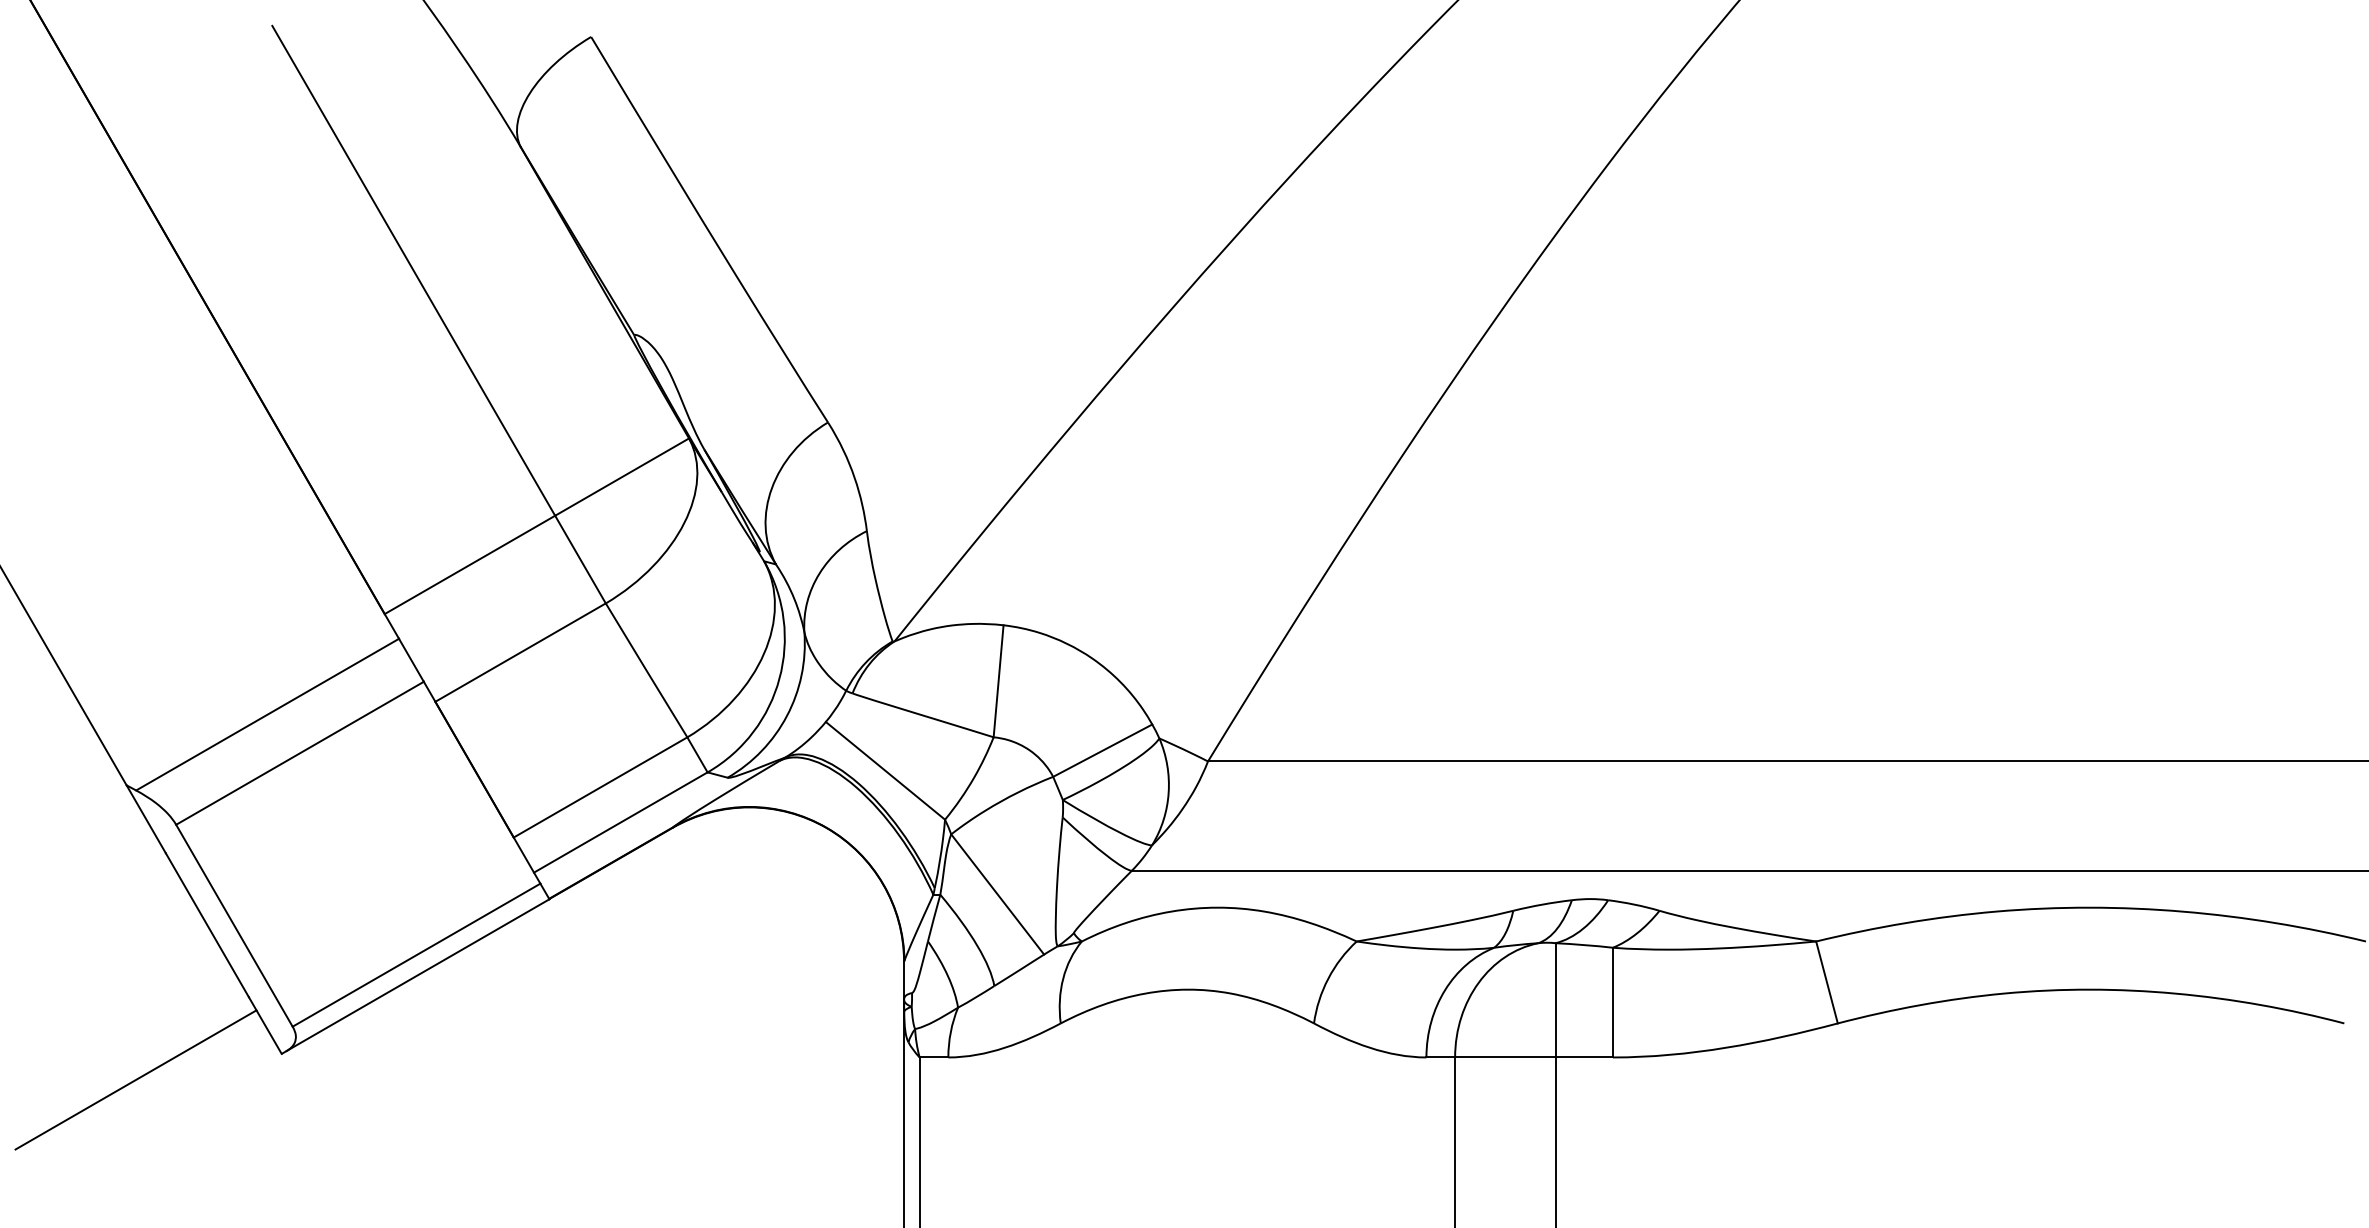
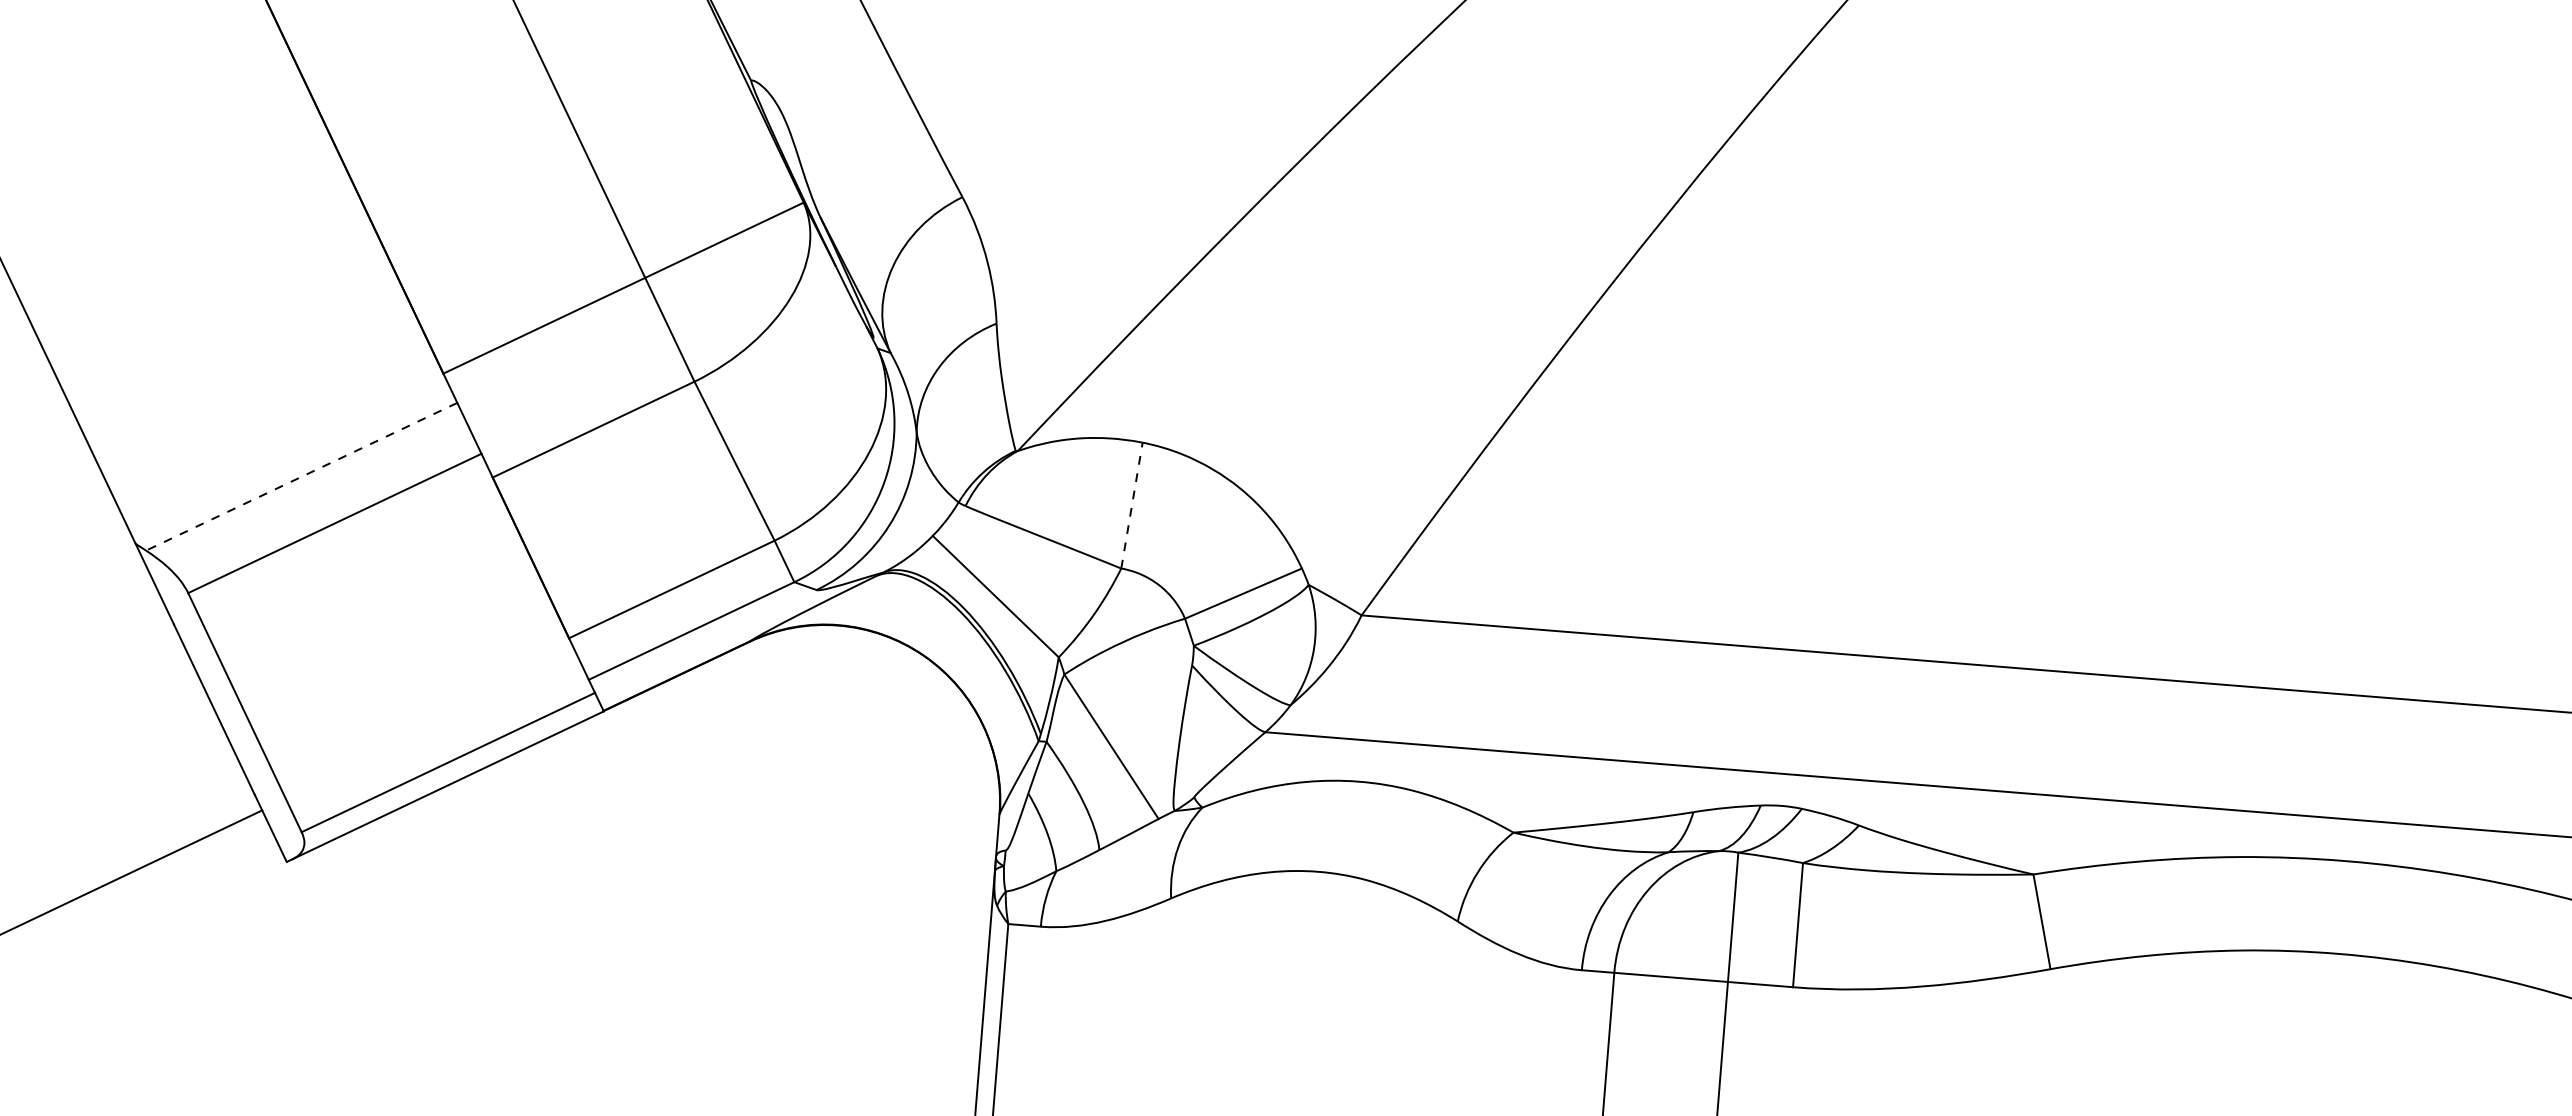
line: (998, 680) -> (1131, 504), solid -> dashed
line: (267, 714) -> (301, 476), solid -> dashed

